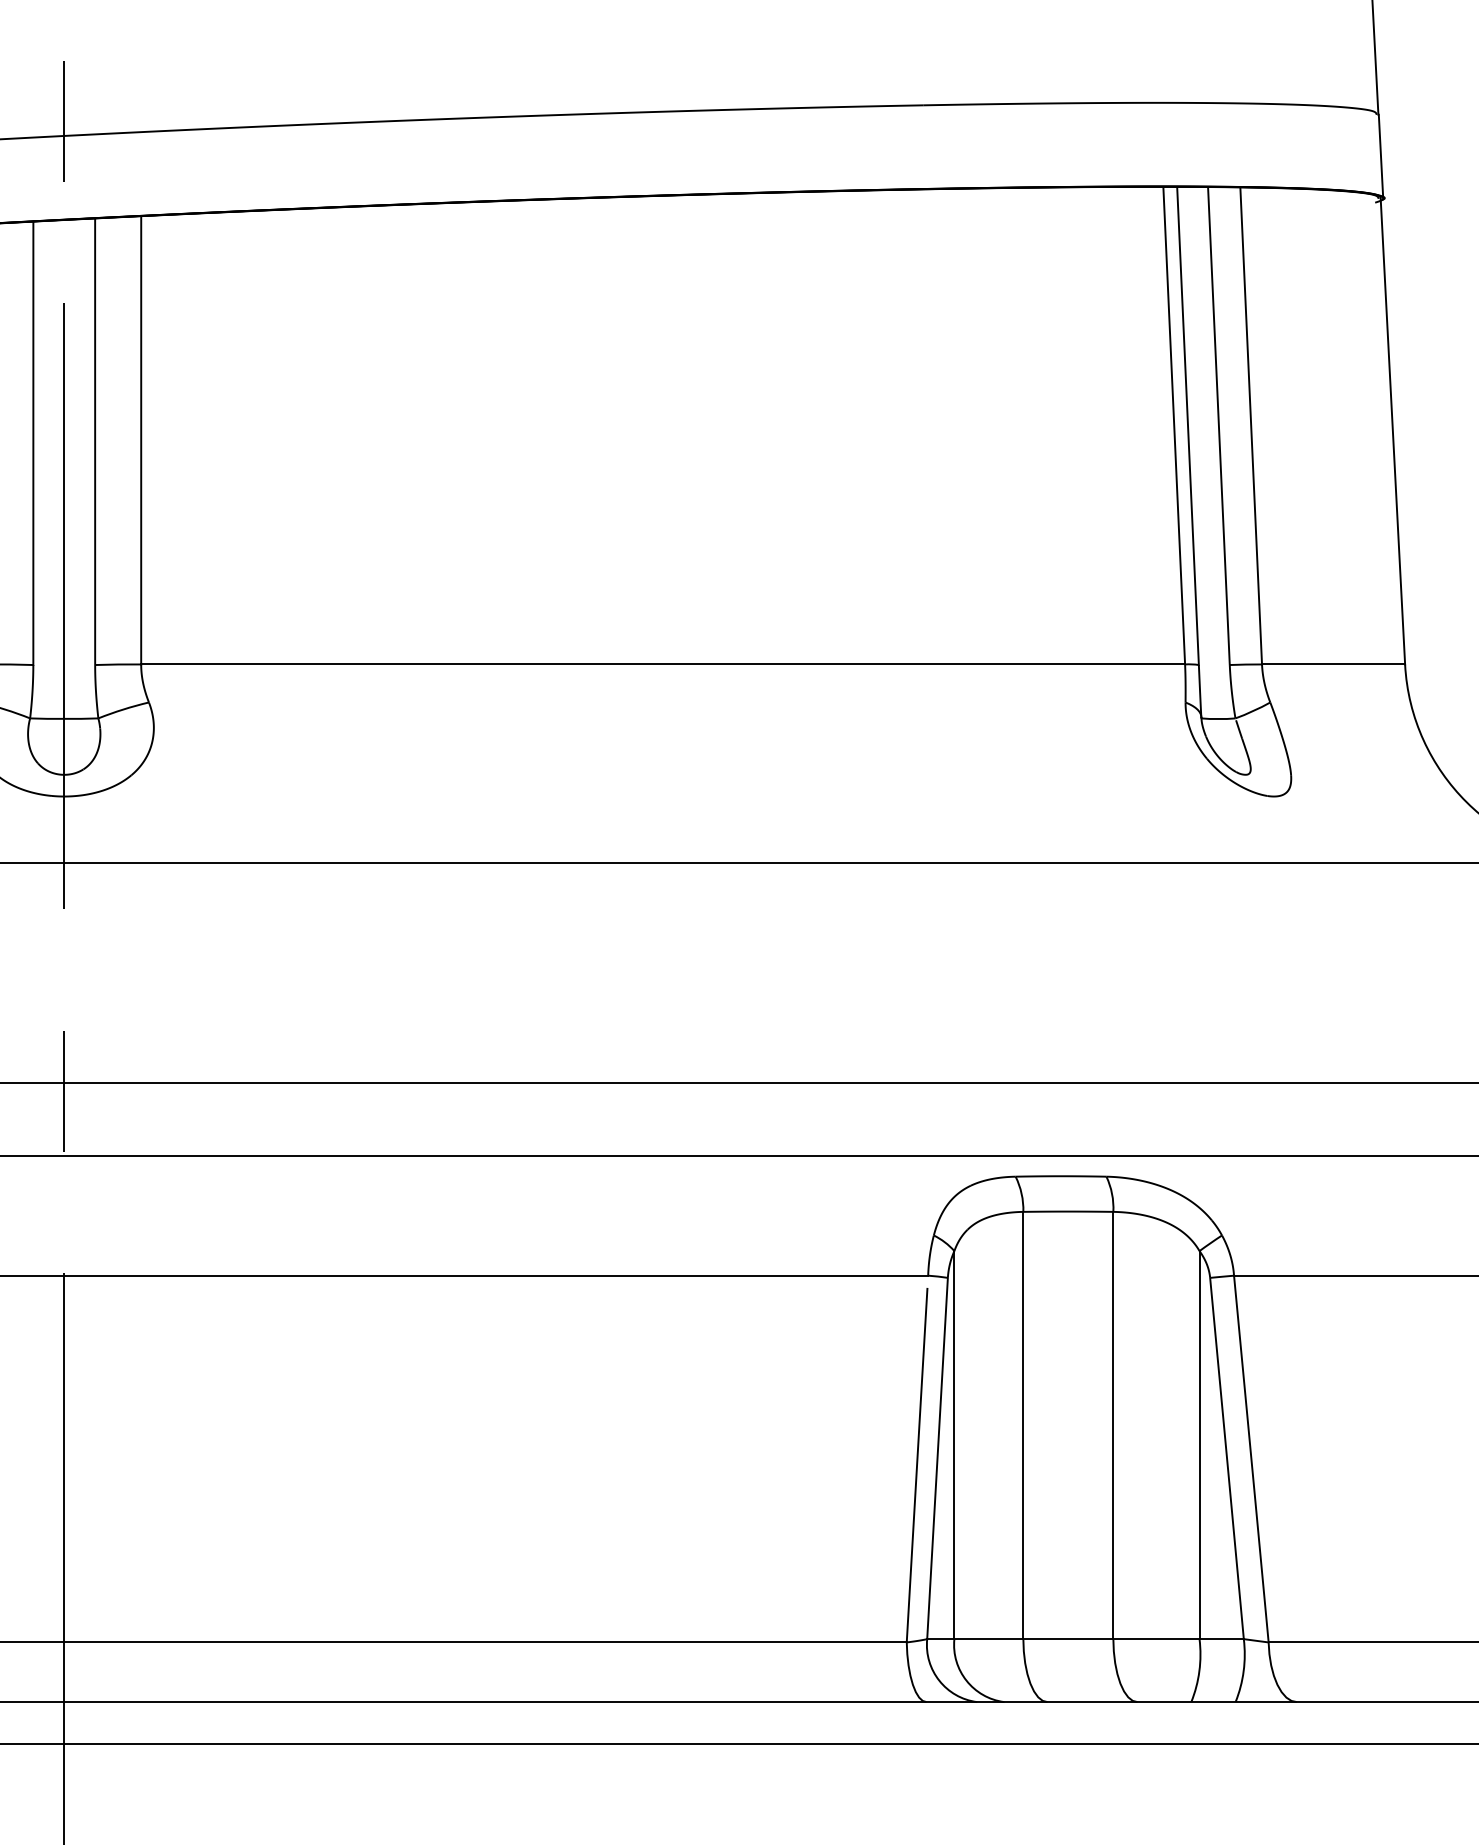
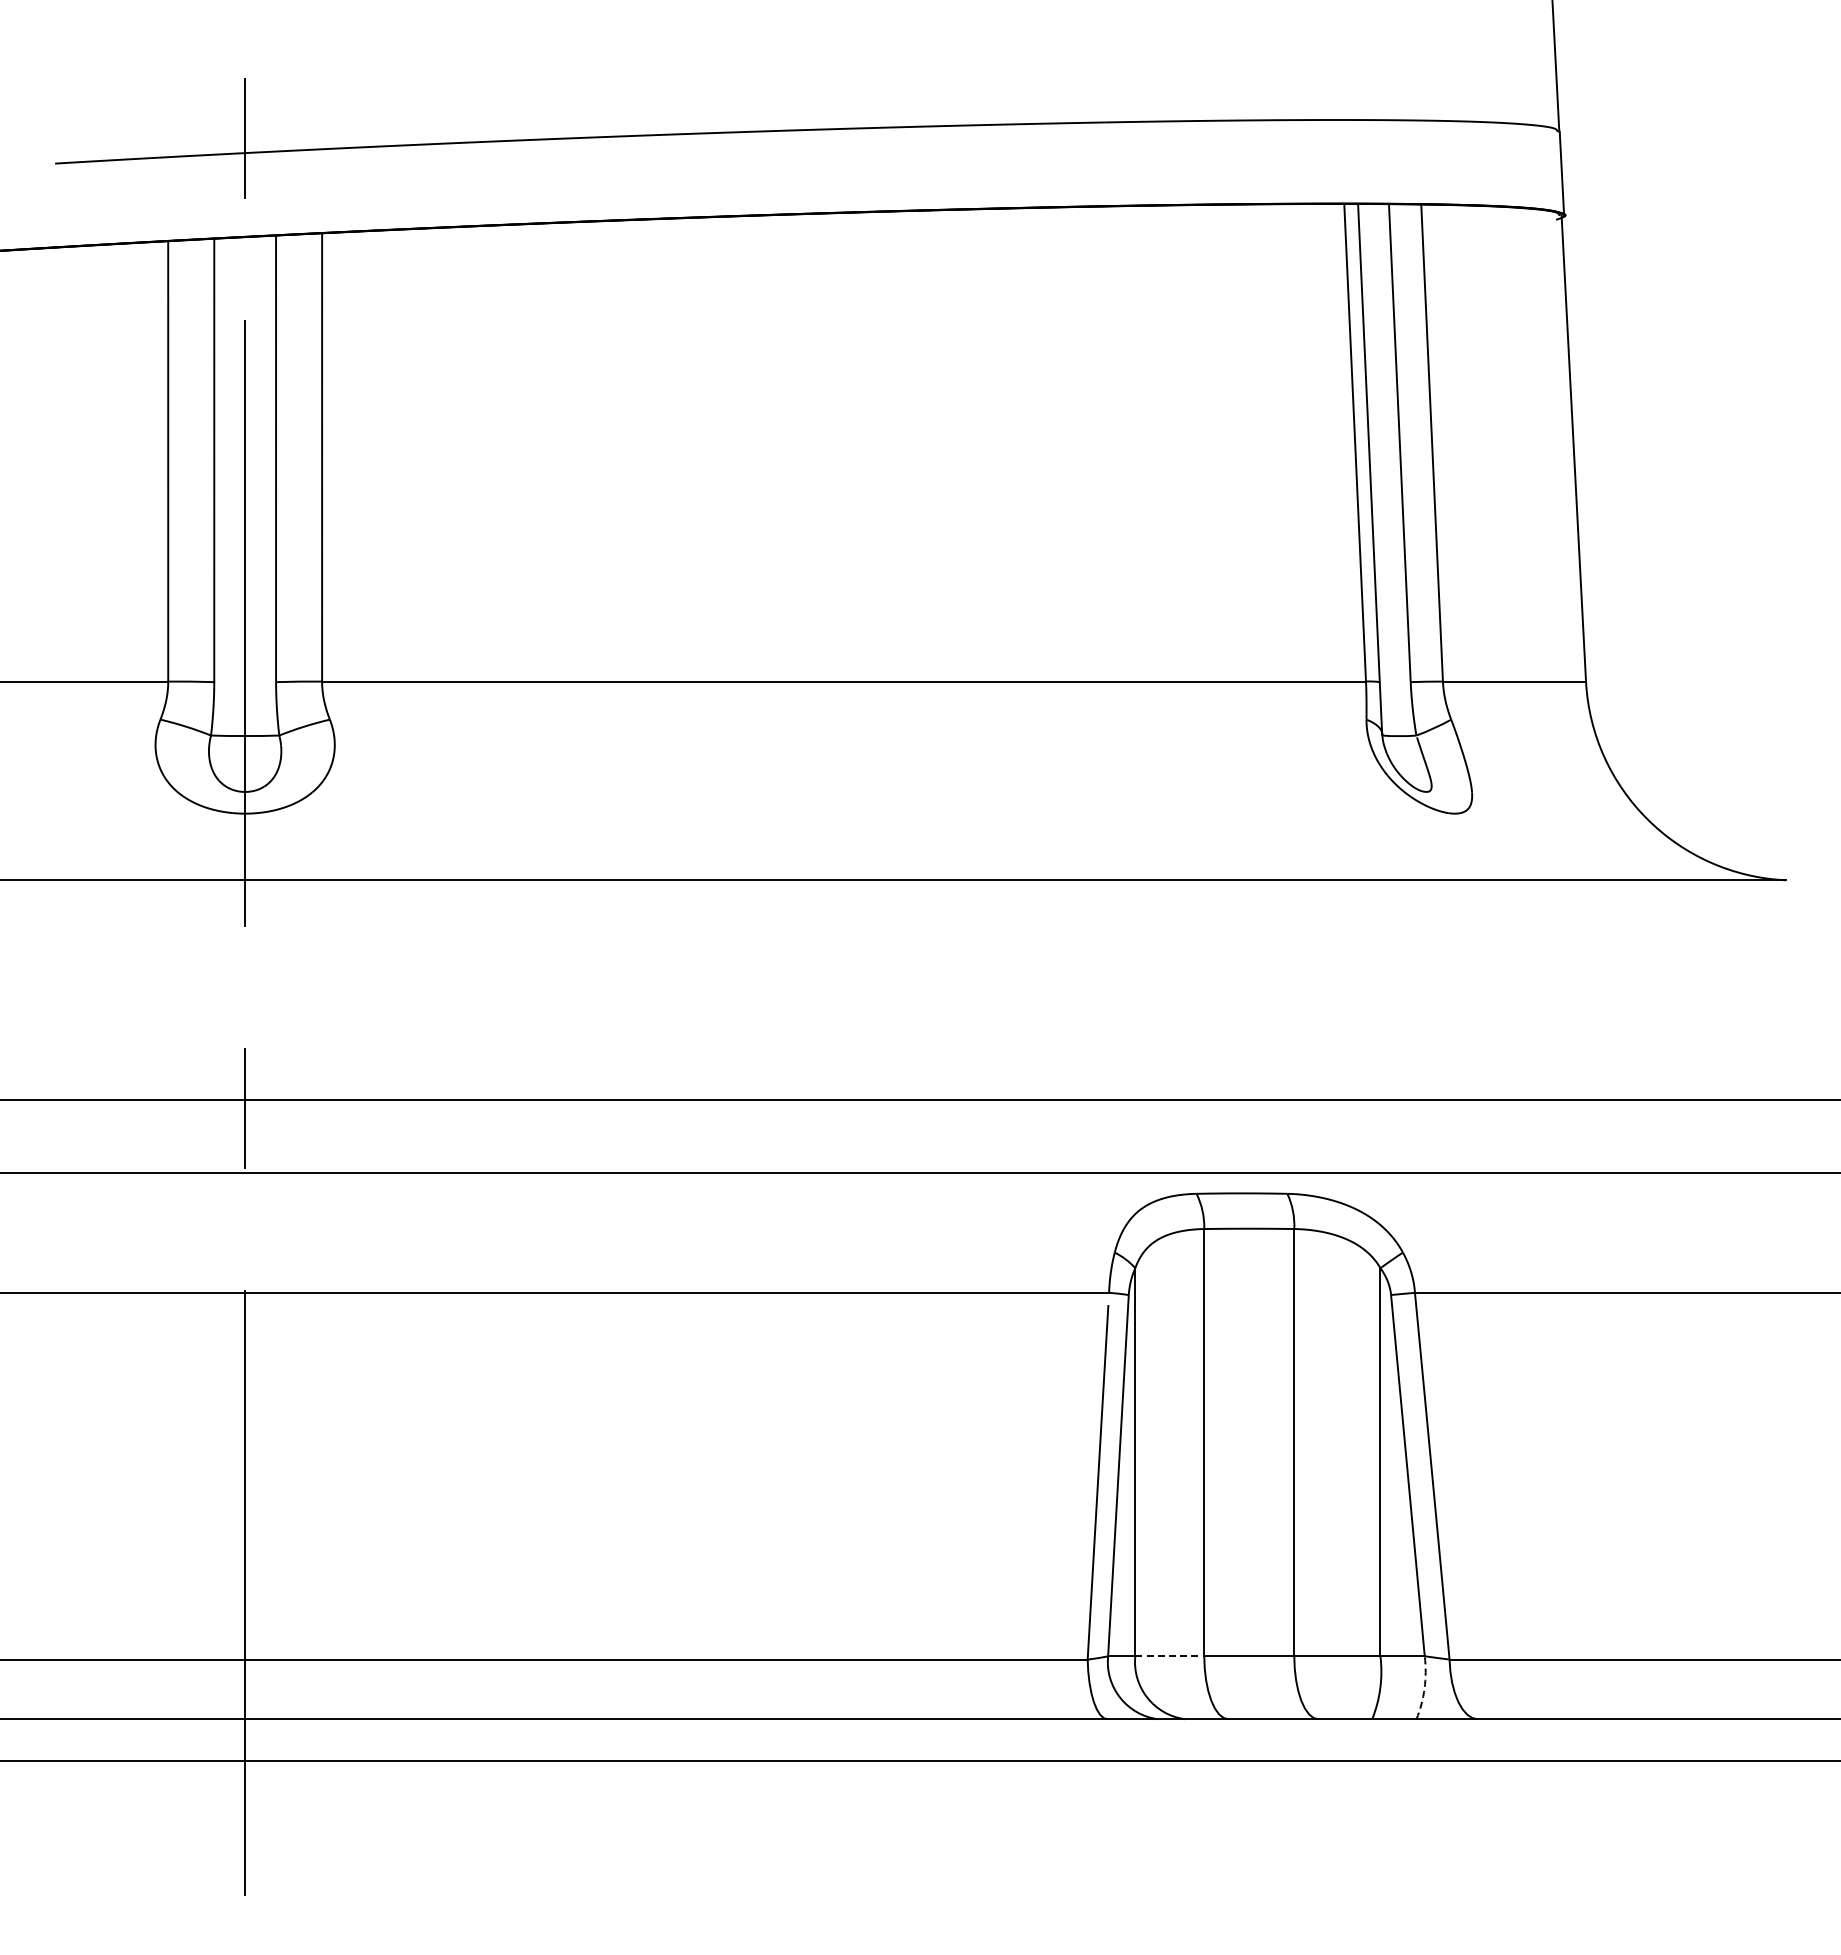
line: (989, 1639) -> (1170, 1656), solid -> dashed
arc: (1243, 1671) -> (1424, 1688), solid -> dashed

